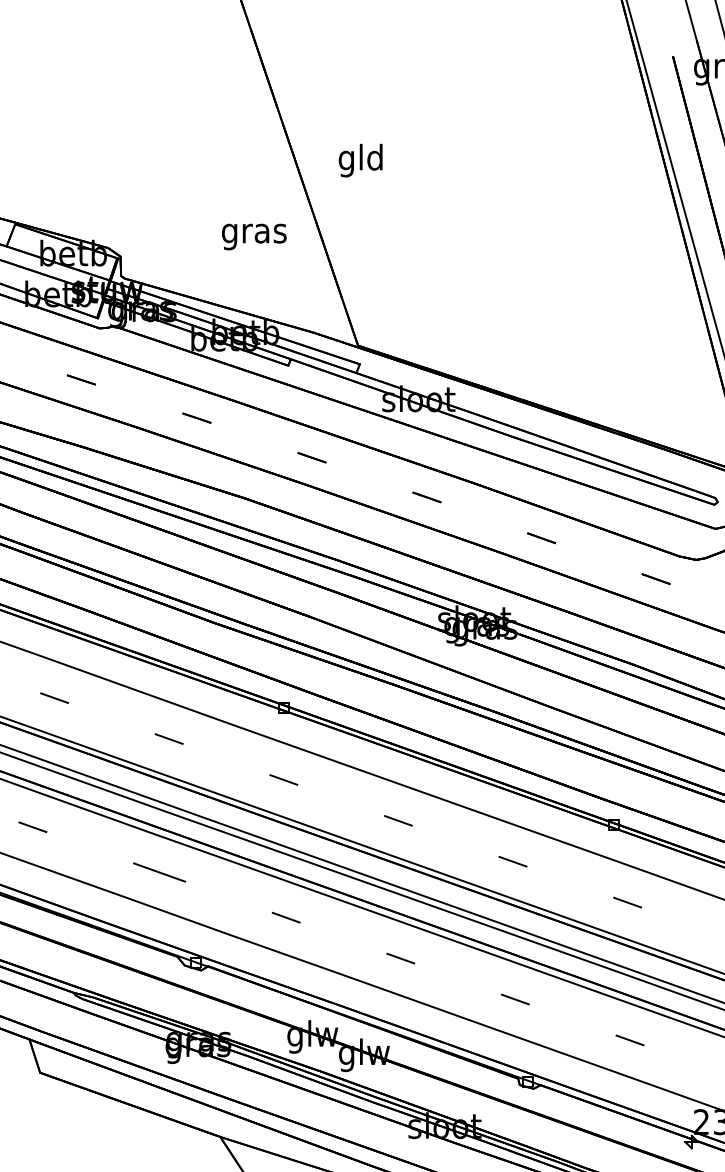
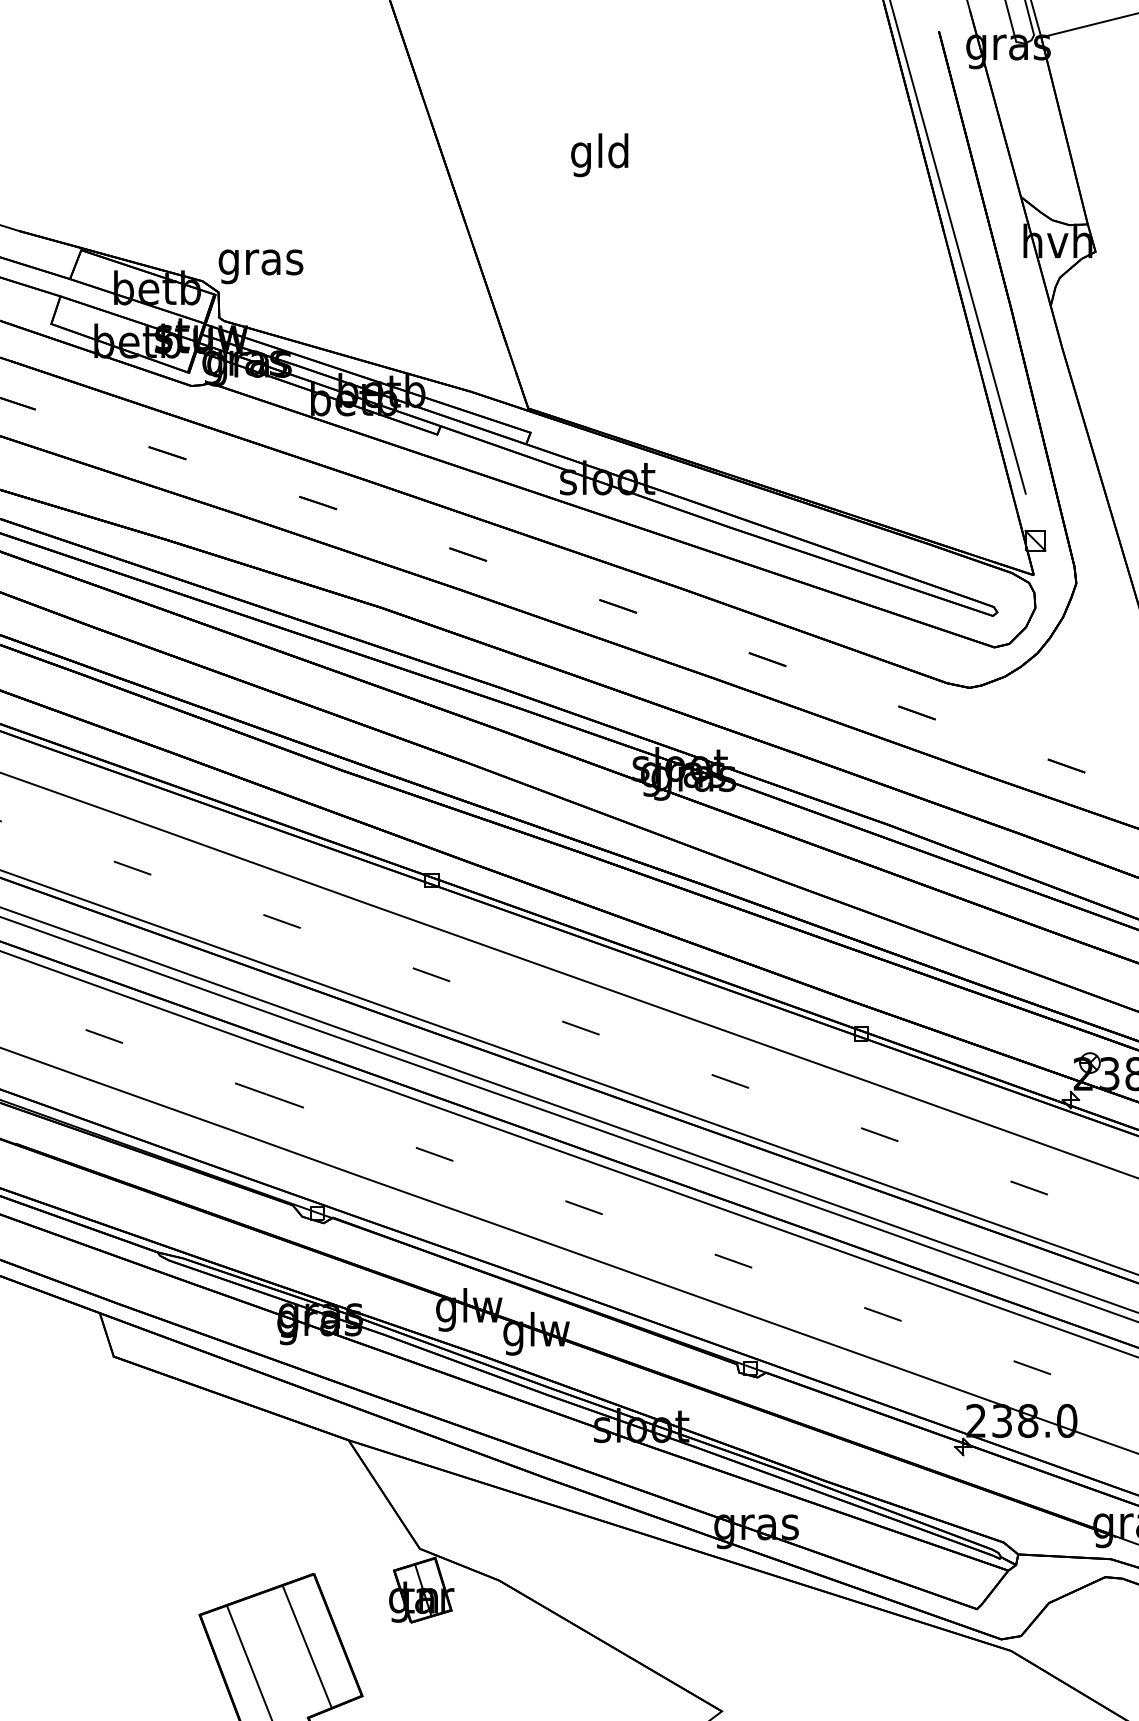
text: (360, 160) -> (599, 155), moved
text: (253, 236) -> (260, 266), moved

